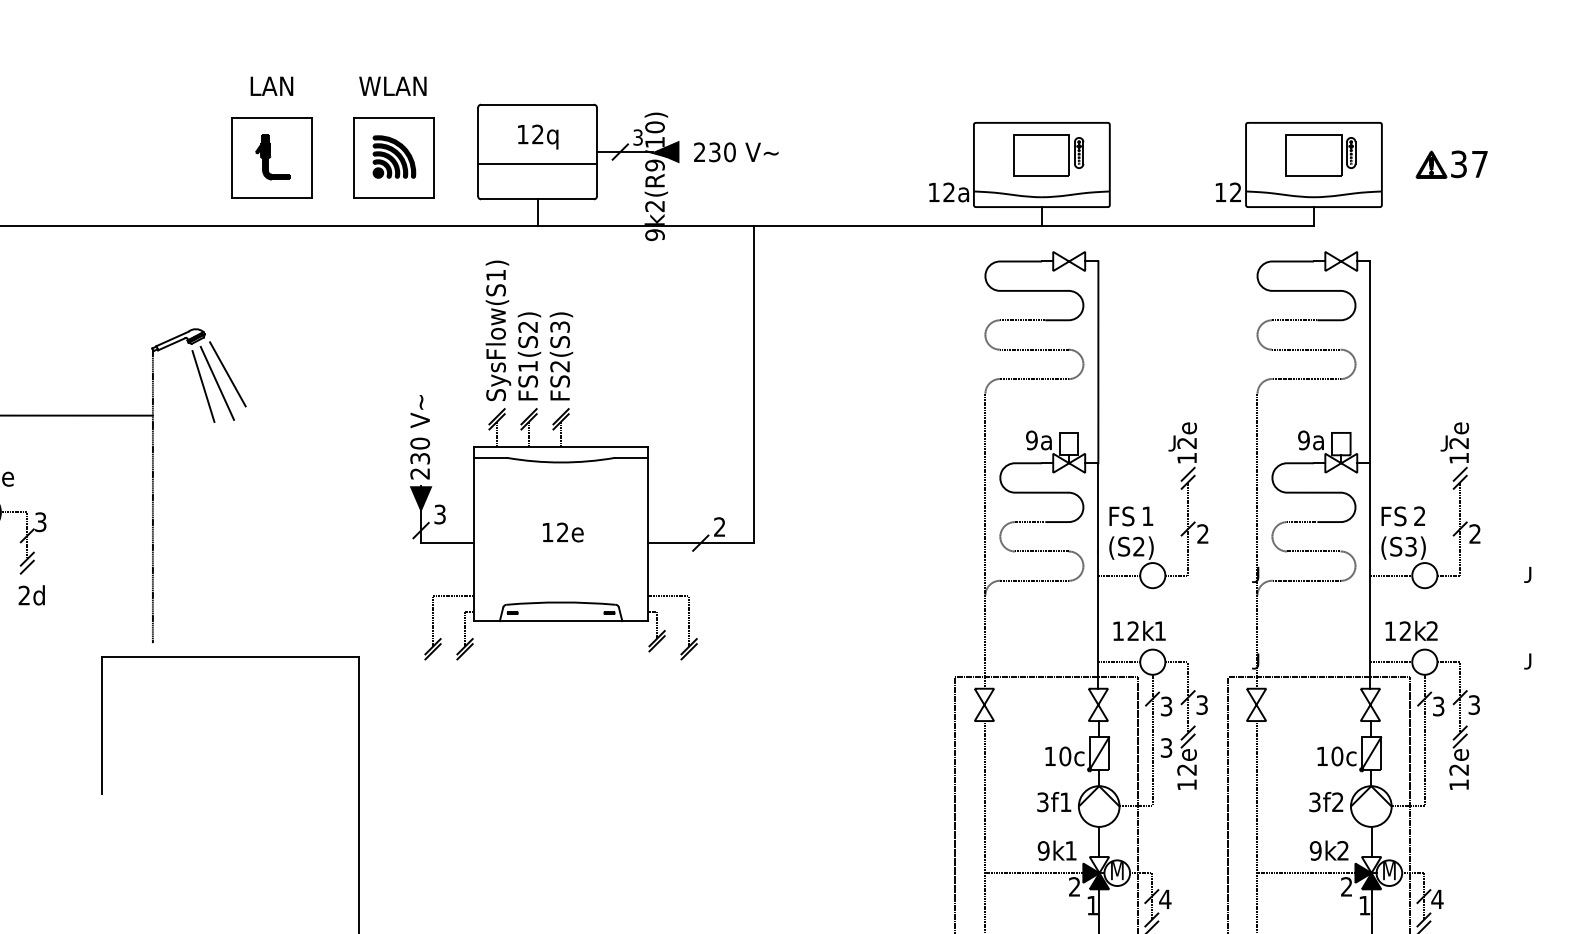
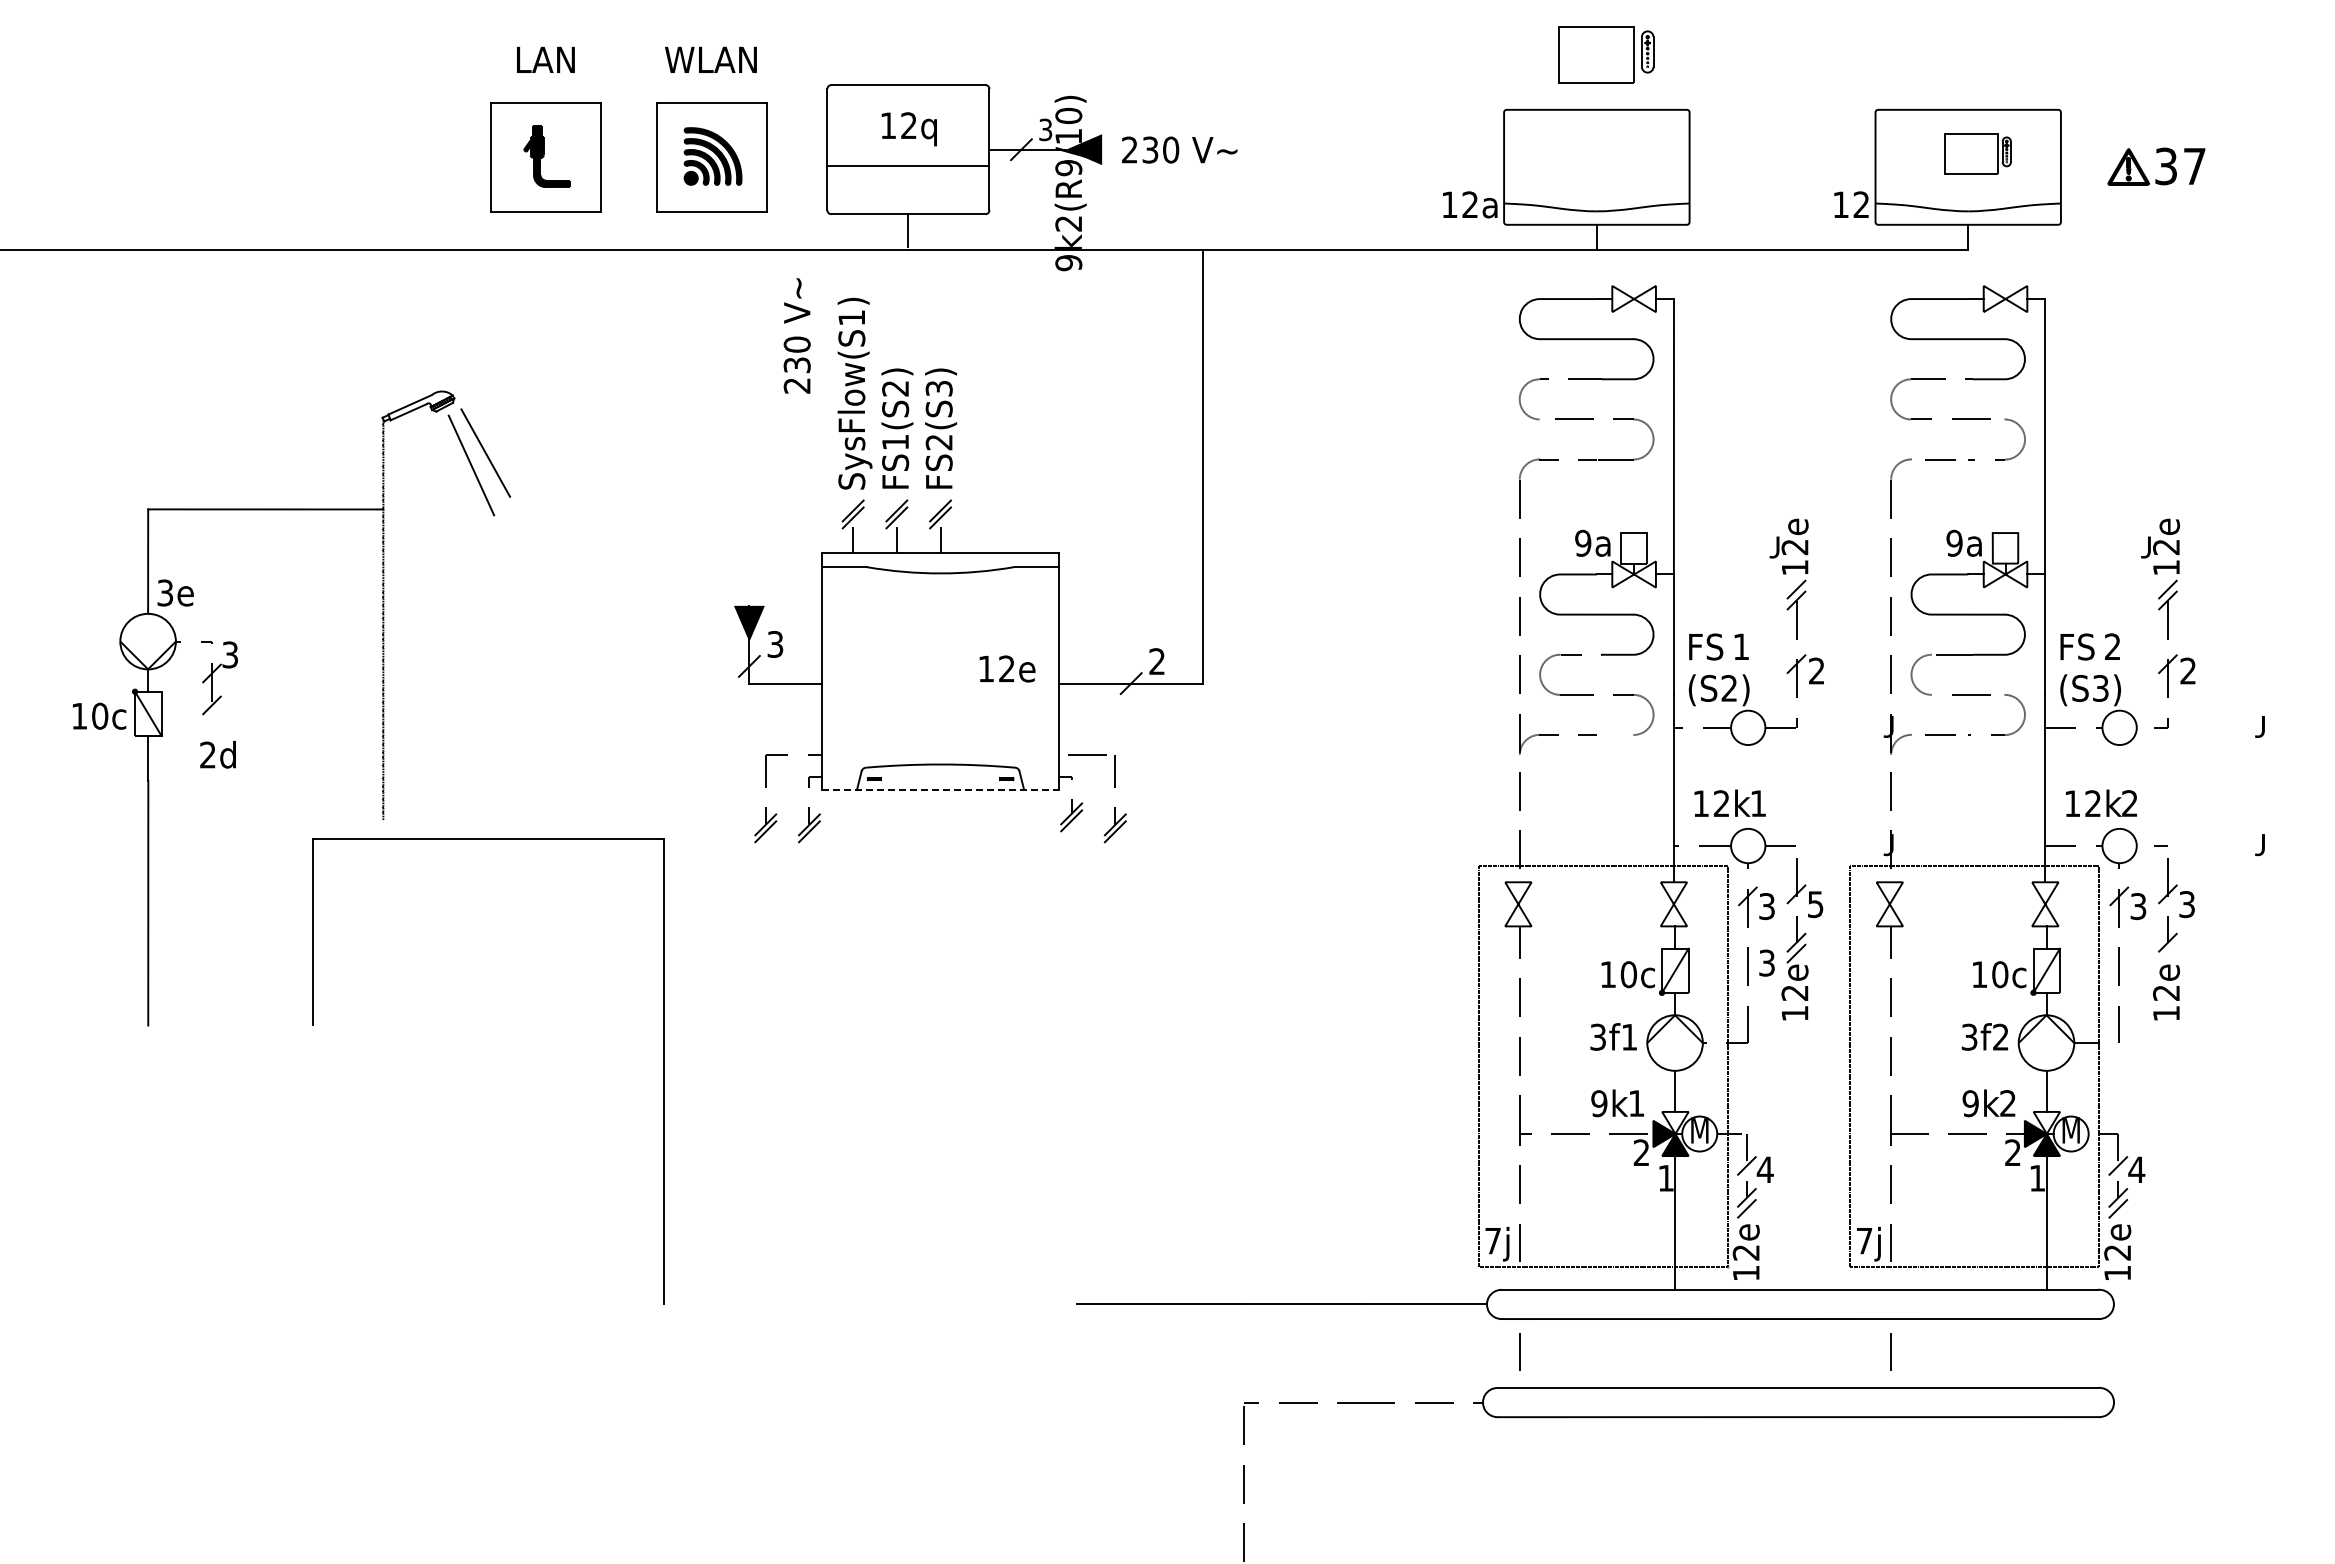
part: (1048, 154) -> (1606, 54), moved
part: (1320, 154) -> (1977, 153), size x0.7
line: (203, 386) -> (452, 469), removed
text: (419, 436) -> (796, 335), moved
text: (563, 532) -> (1007, 668), moved
line: (26, 567) -> (211, 716), removed
line: (1054, 581) -> (1614, 735), removed
line: (561, 620) -> (940, 789), solid -> dashed
text: (1202, 705) -> (1815, 904), 3 -> 5
line: (1459, 740) -> (2167, 953), removed

